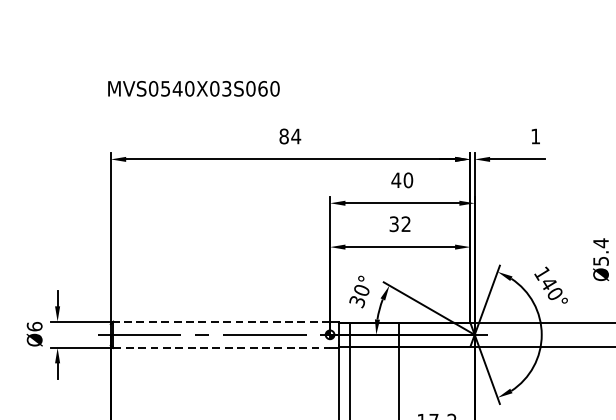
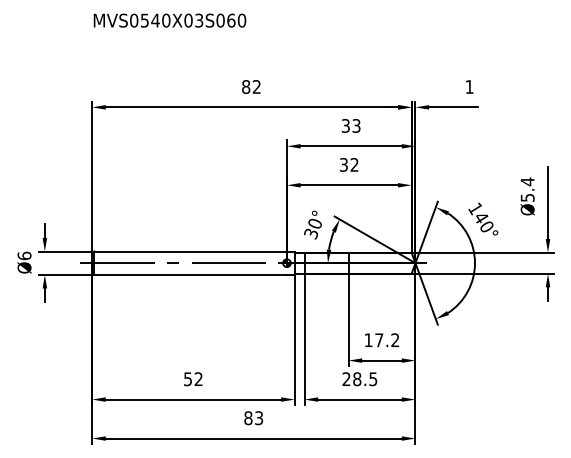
text: (193, 88) -> (169, 20), moved
text: (295, 135) -> (256, 86), 84 -> 82
text: (401, 179) -> (350, 125), 40 -> 33
line: (221, 321) -> (190, 251), dashed -> solid
line: (222, 347) -> (191, 274), dashed -> solid

